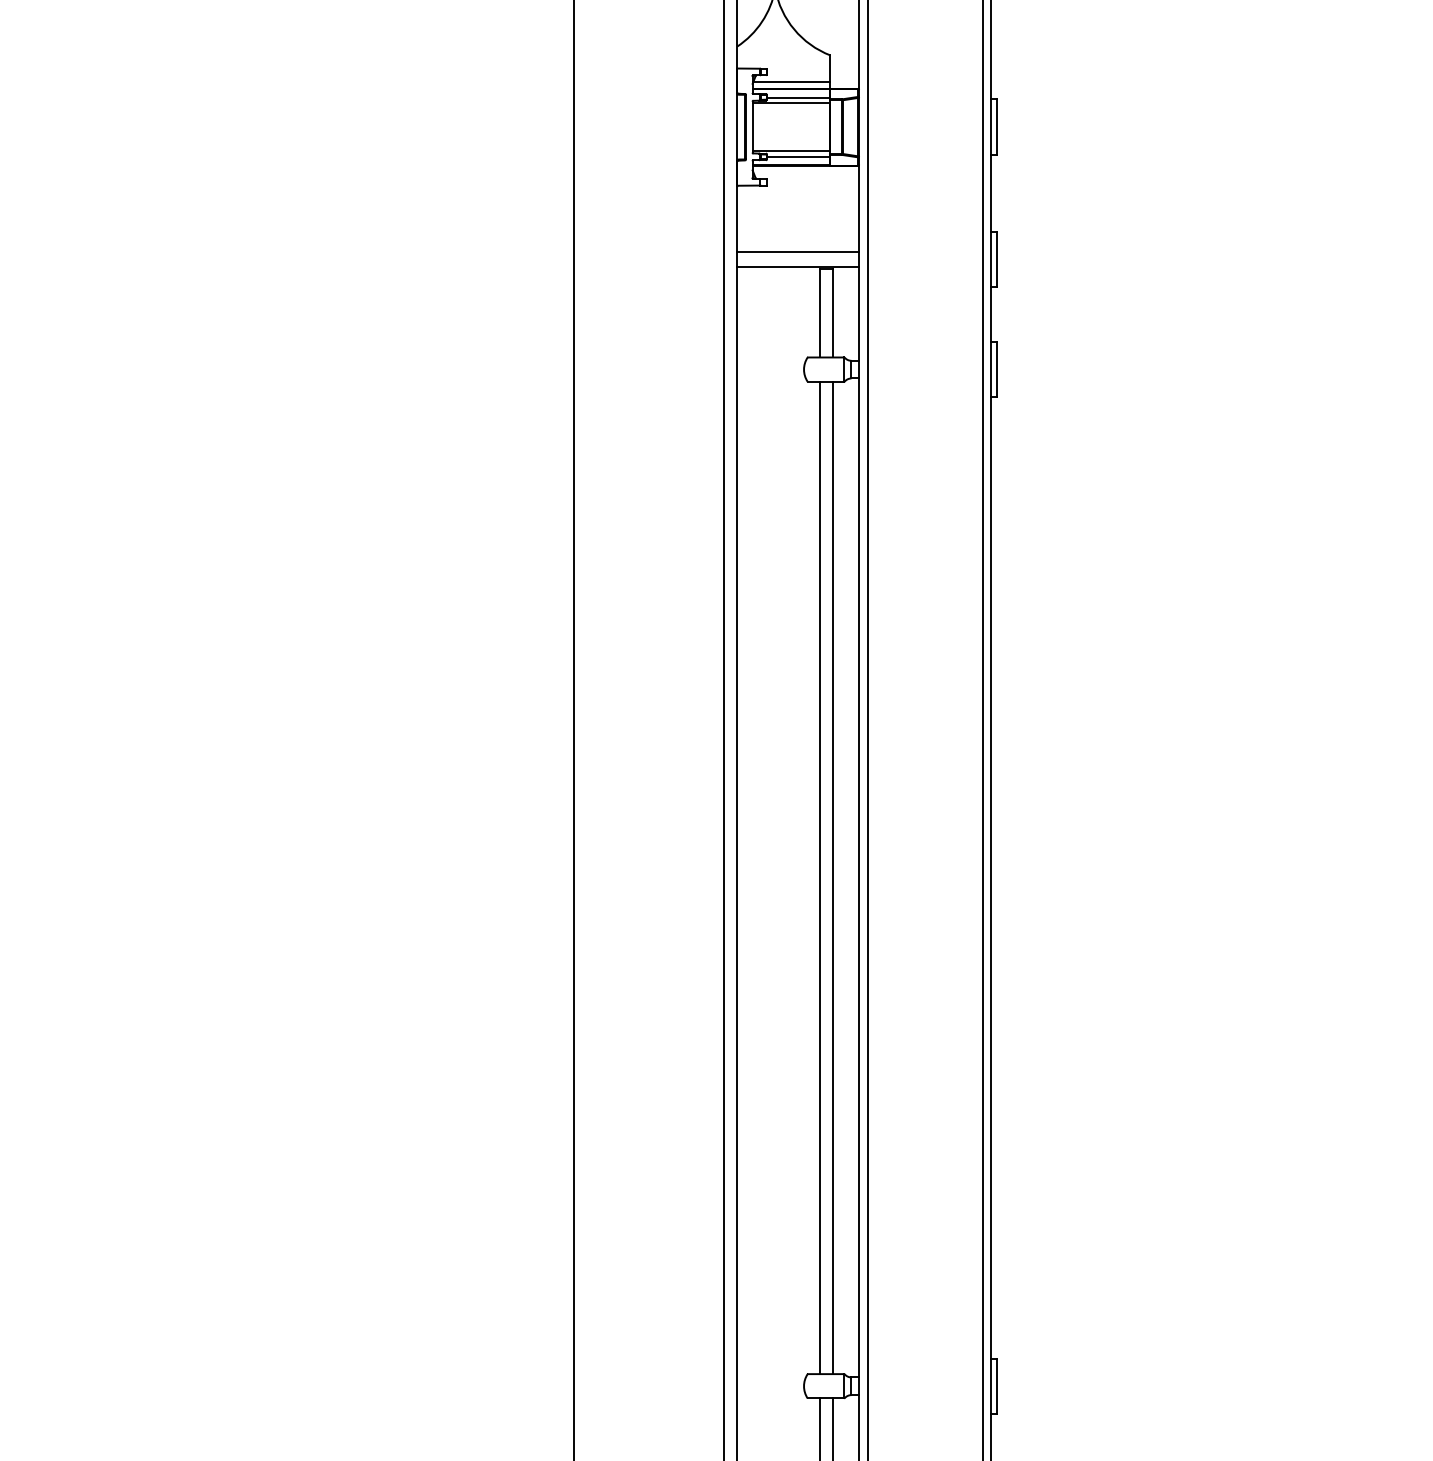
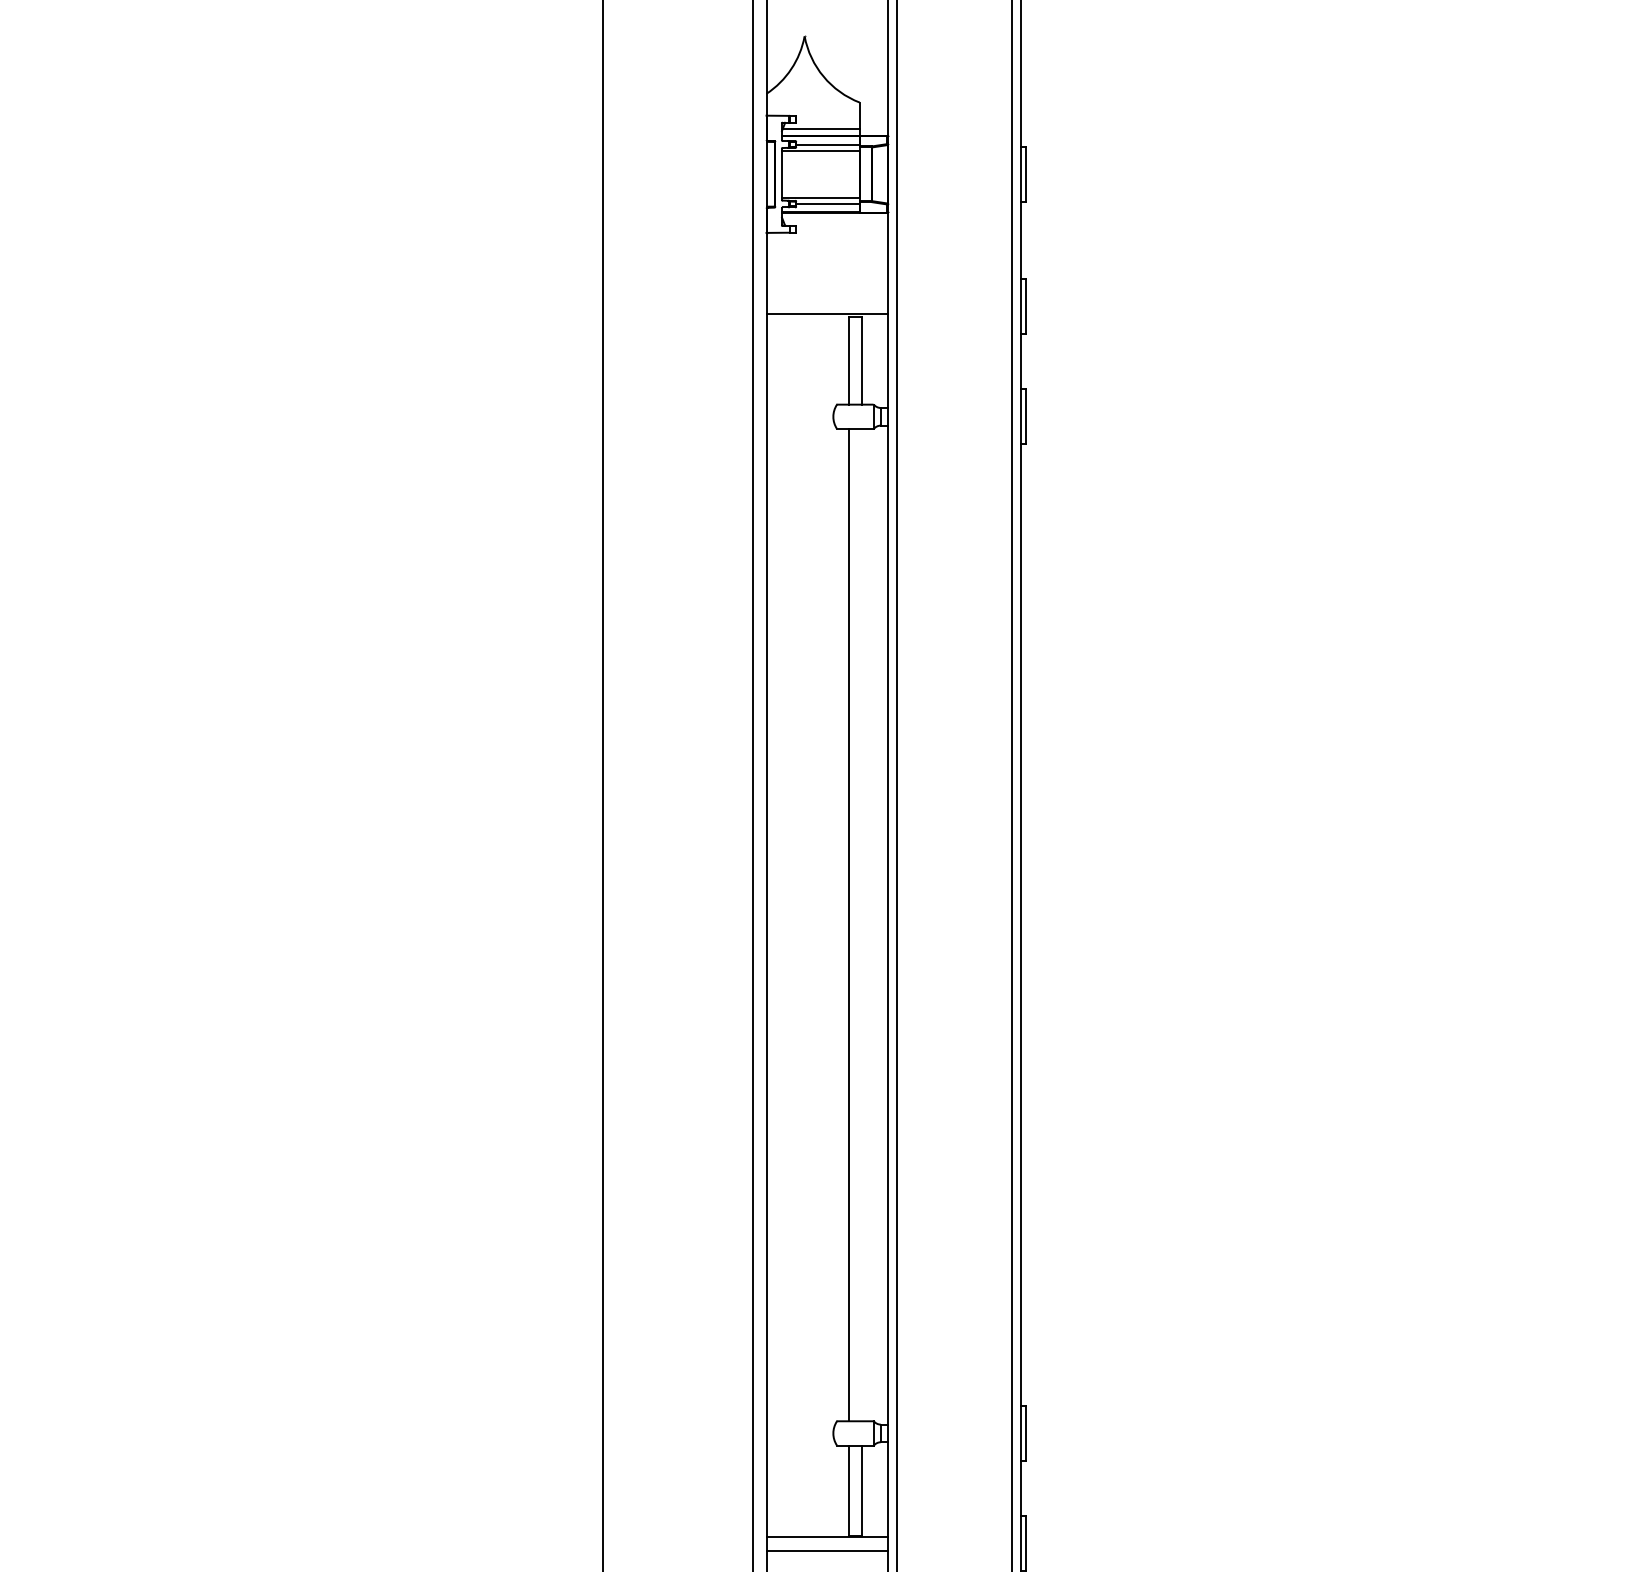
line: (798, 252) -> (827, 299), removed
line: (832, 877) -> (861, 924), removed

